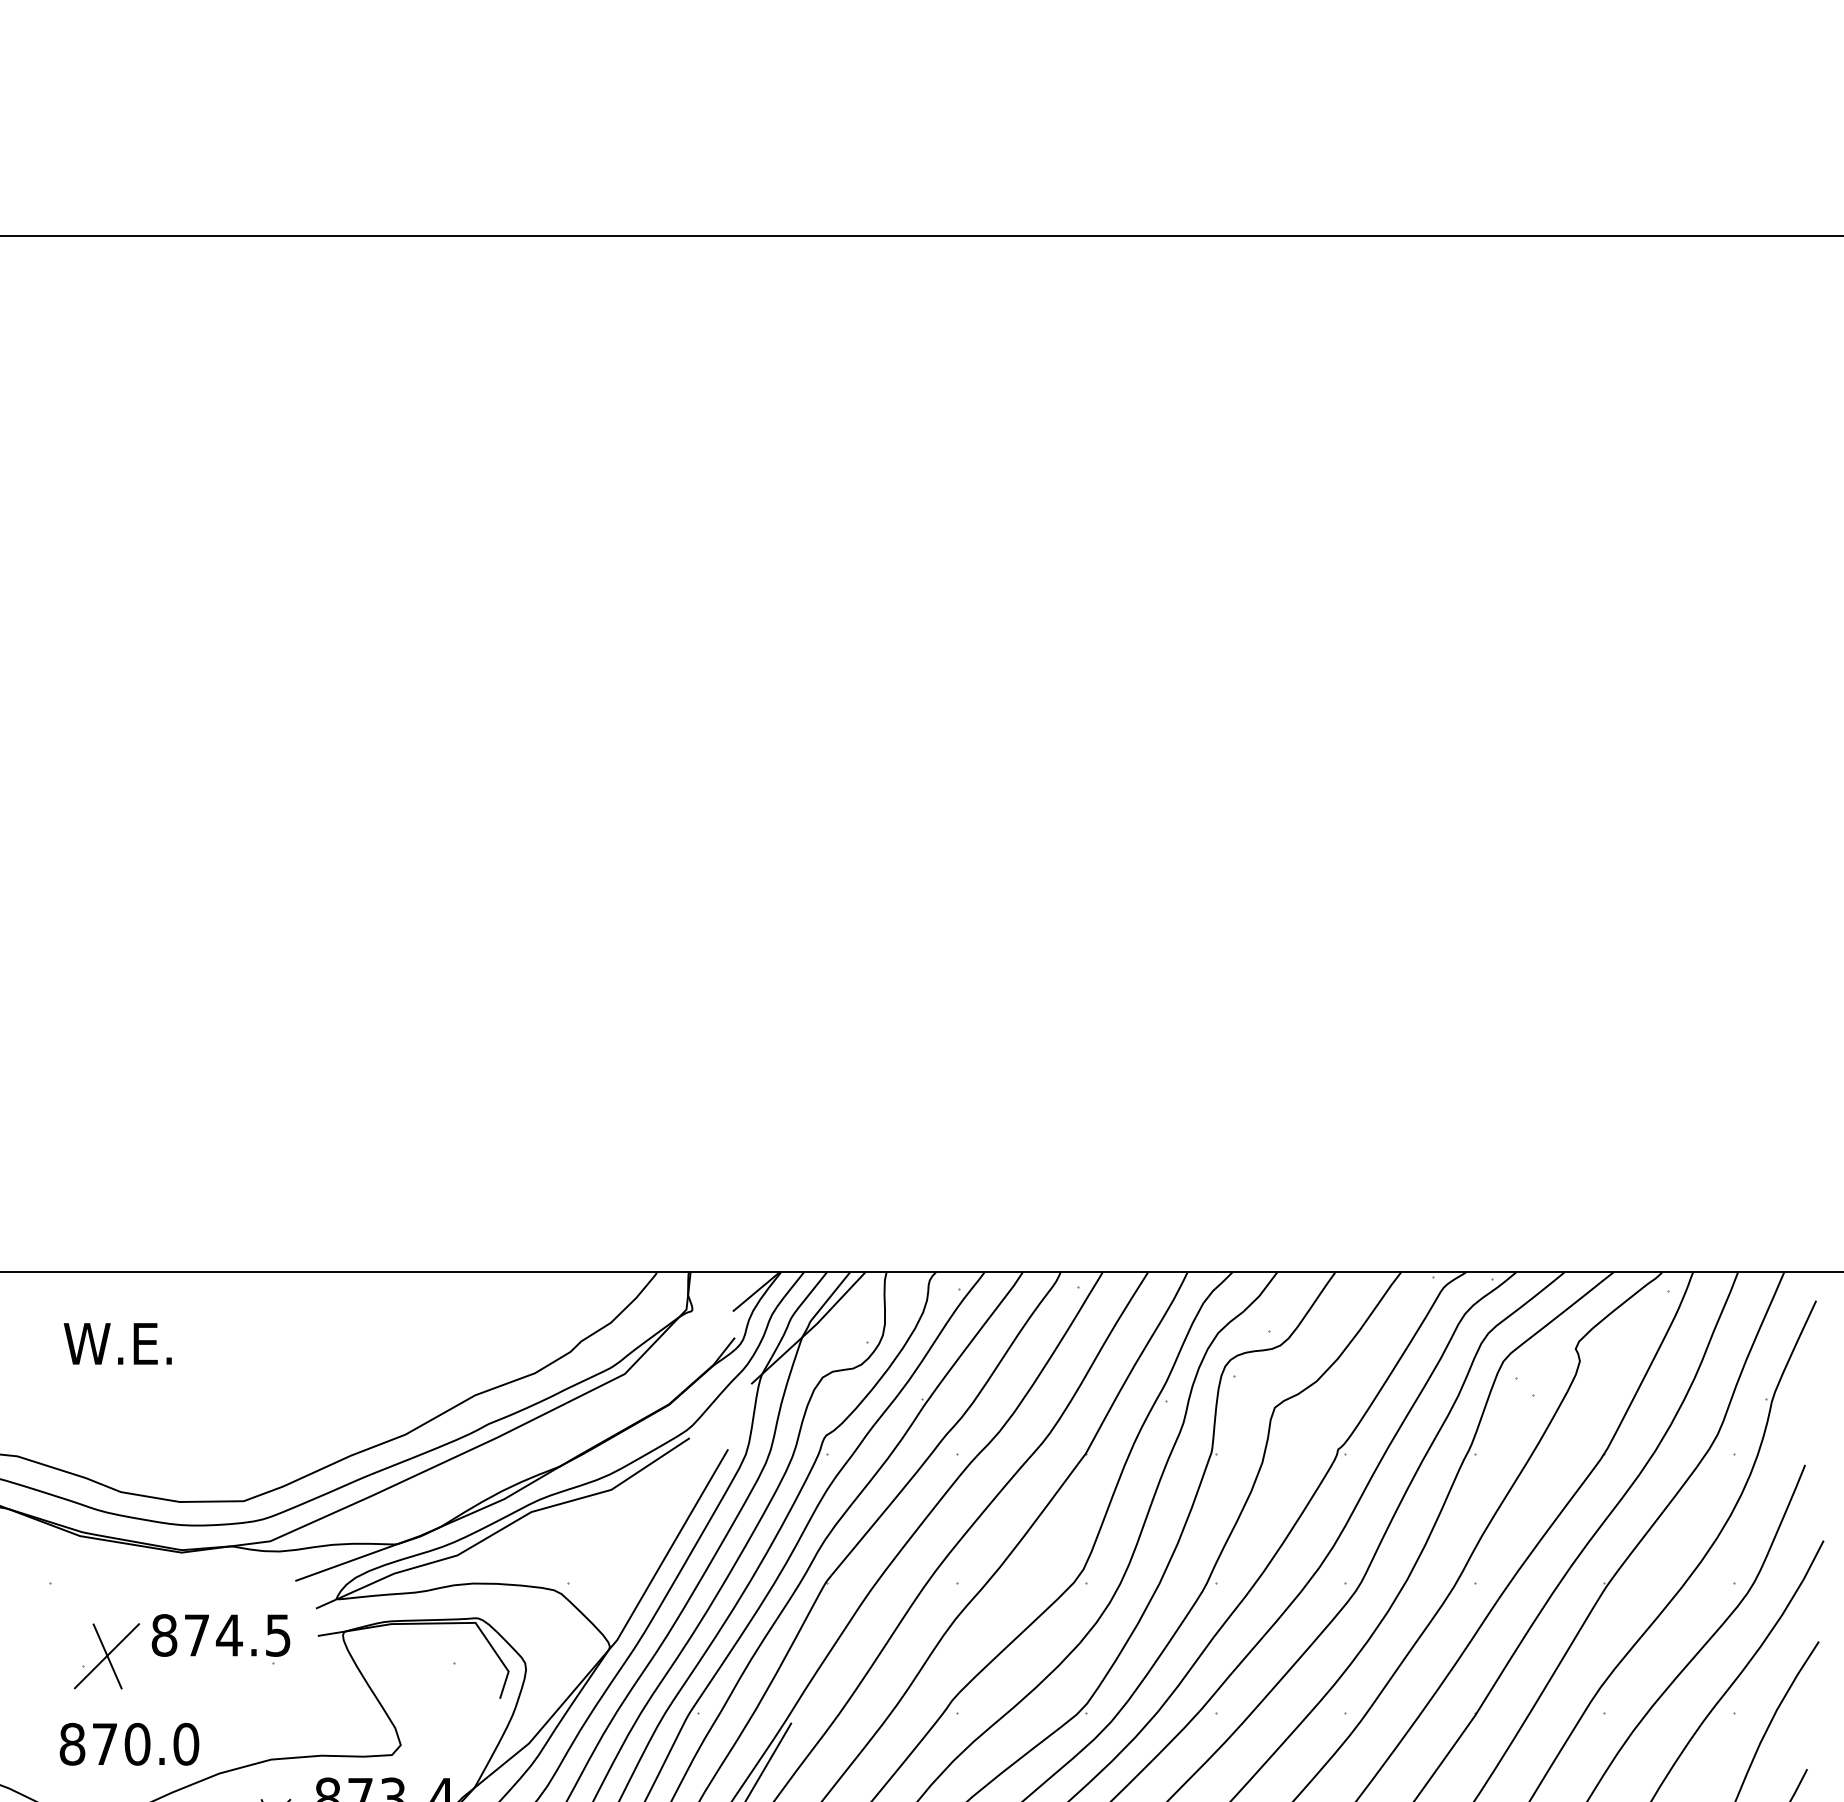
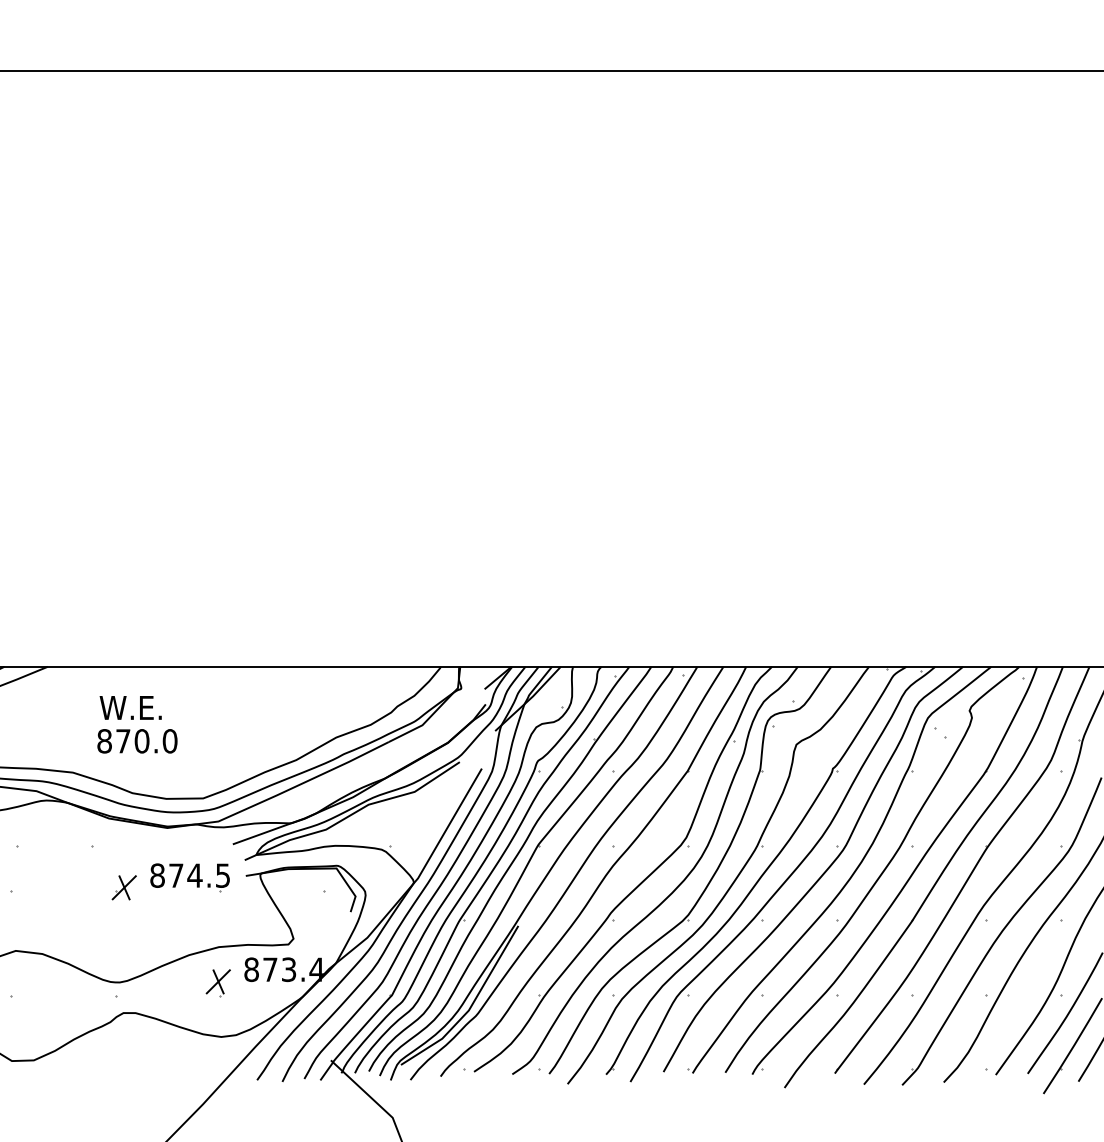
part: (105, 1655) -> (123, 887), size x0.62
text: (129, 1744) -> (137, 741), moved

